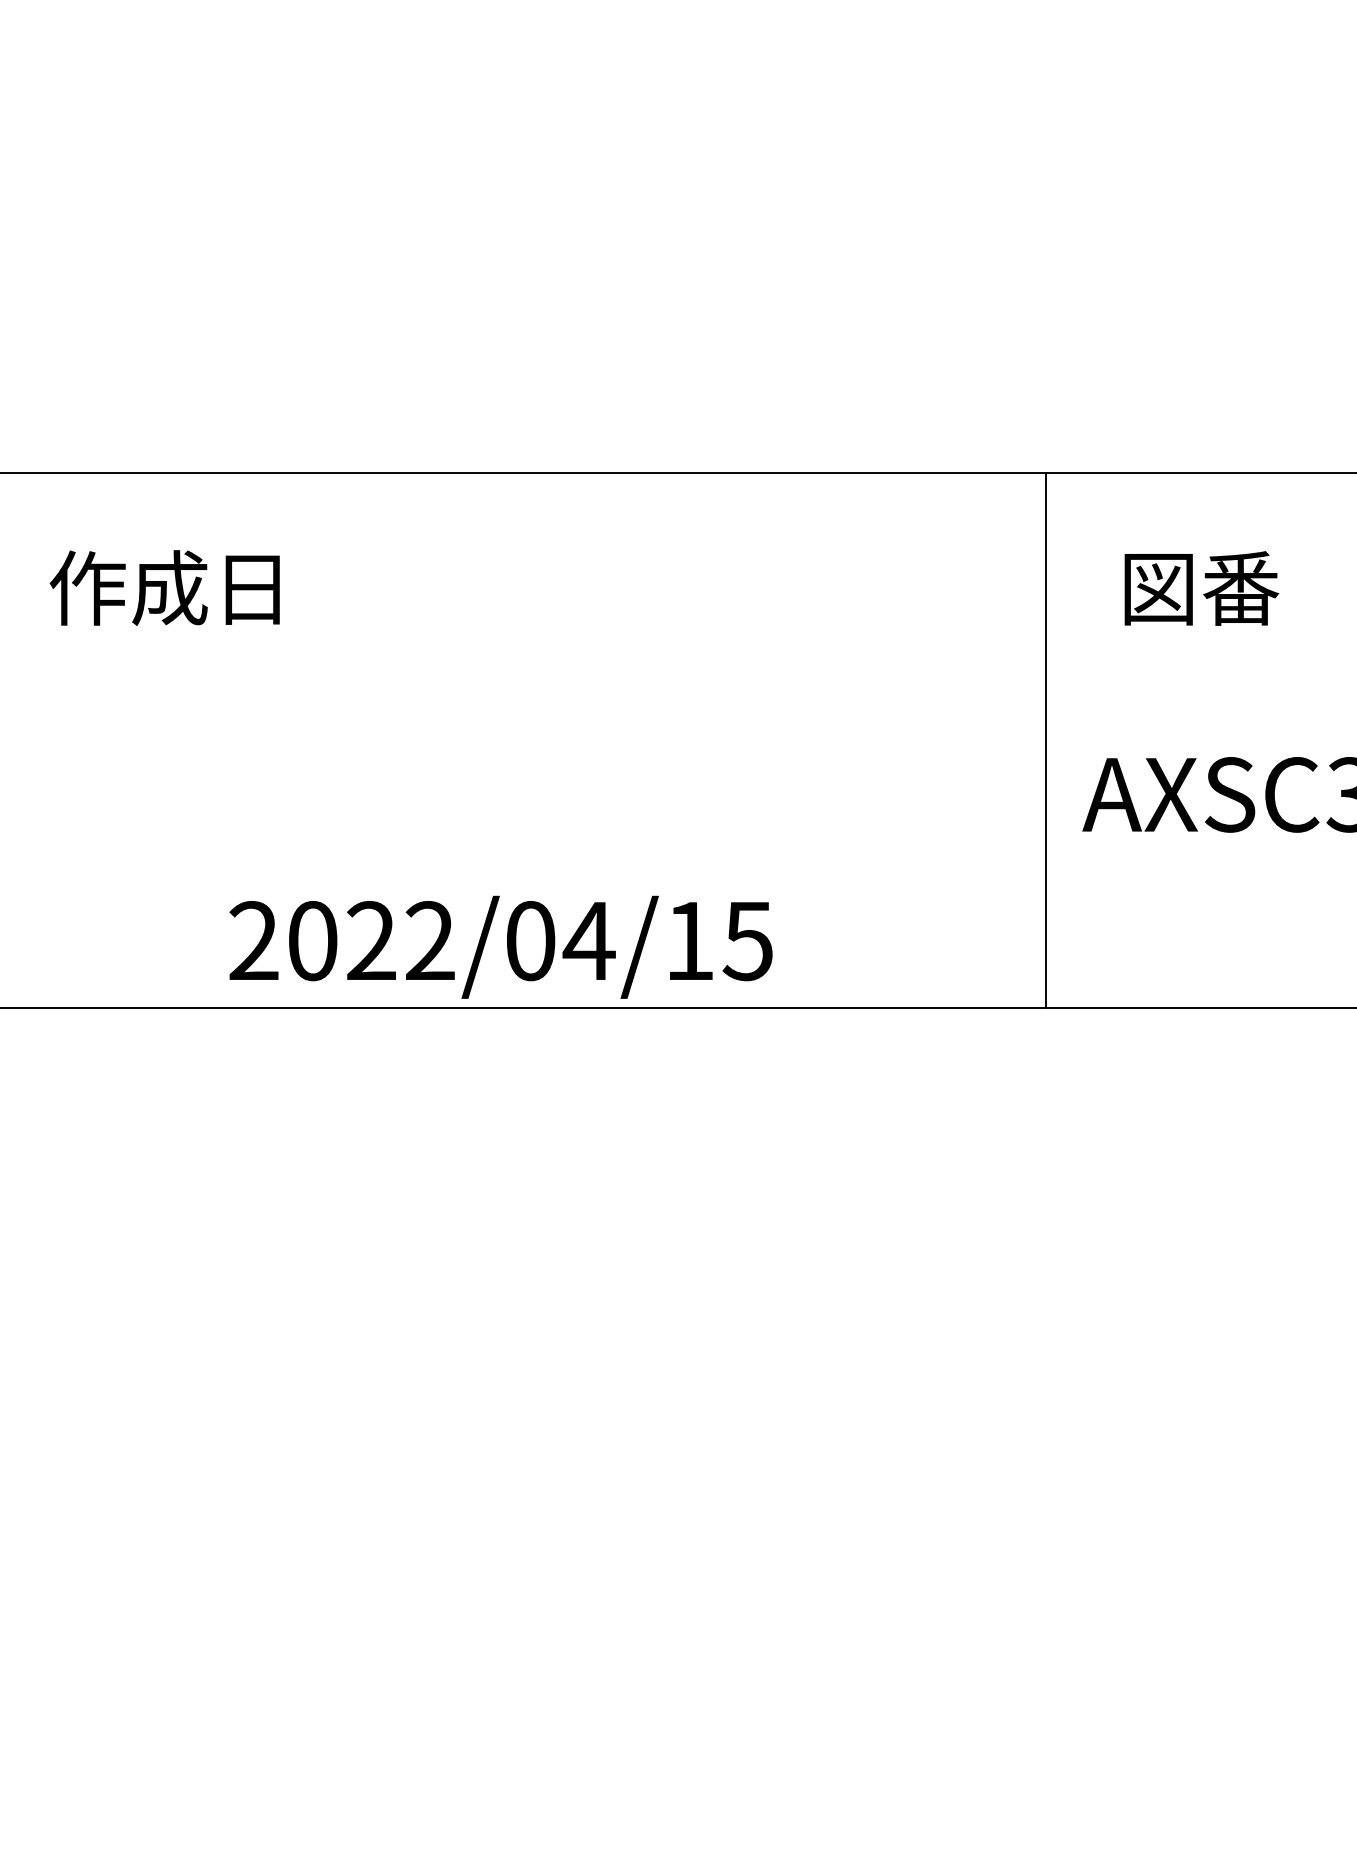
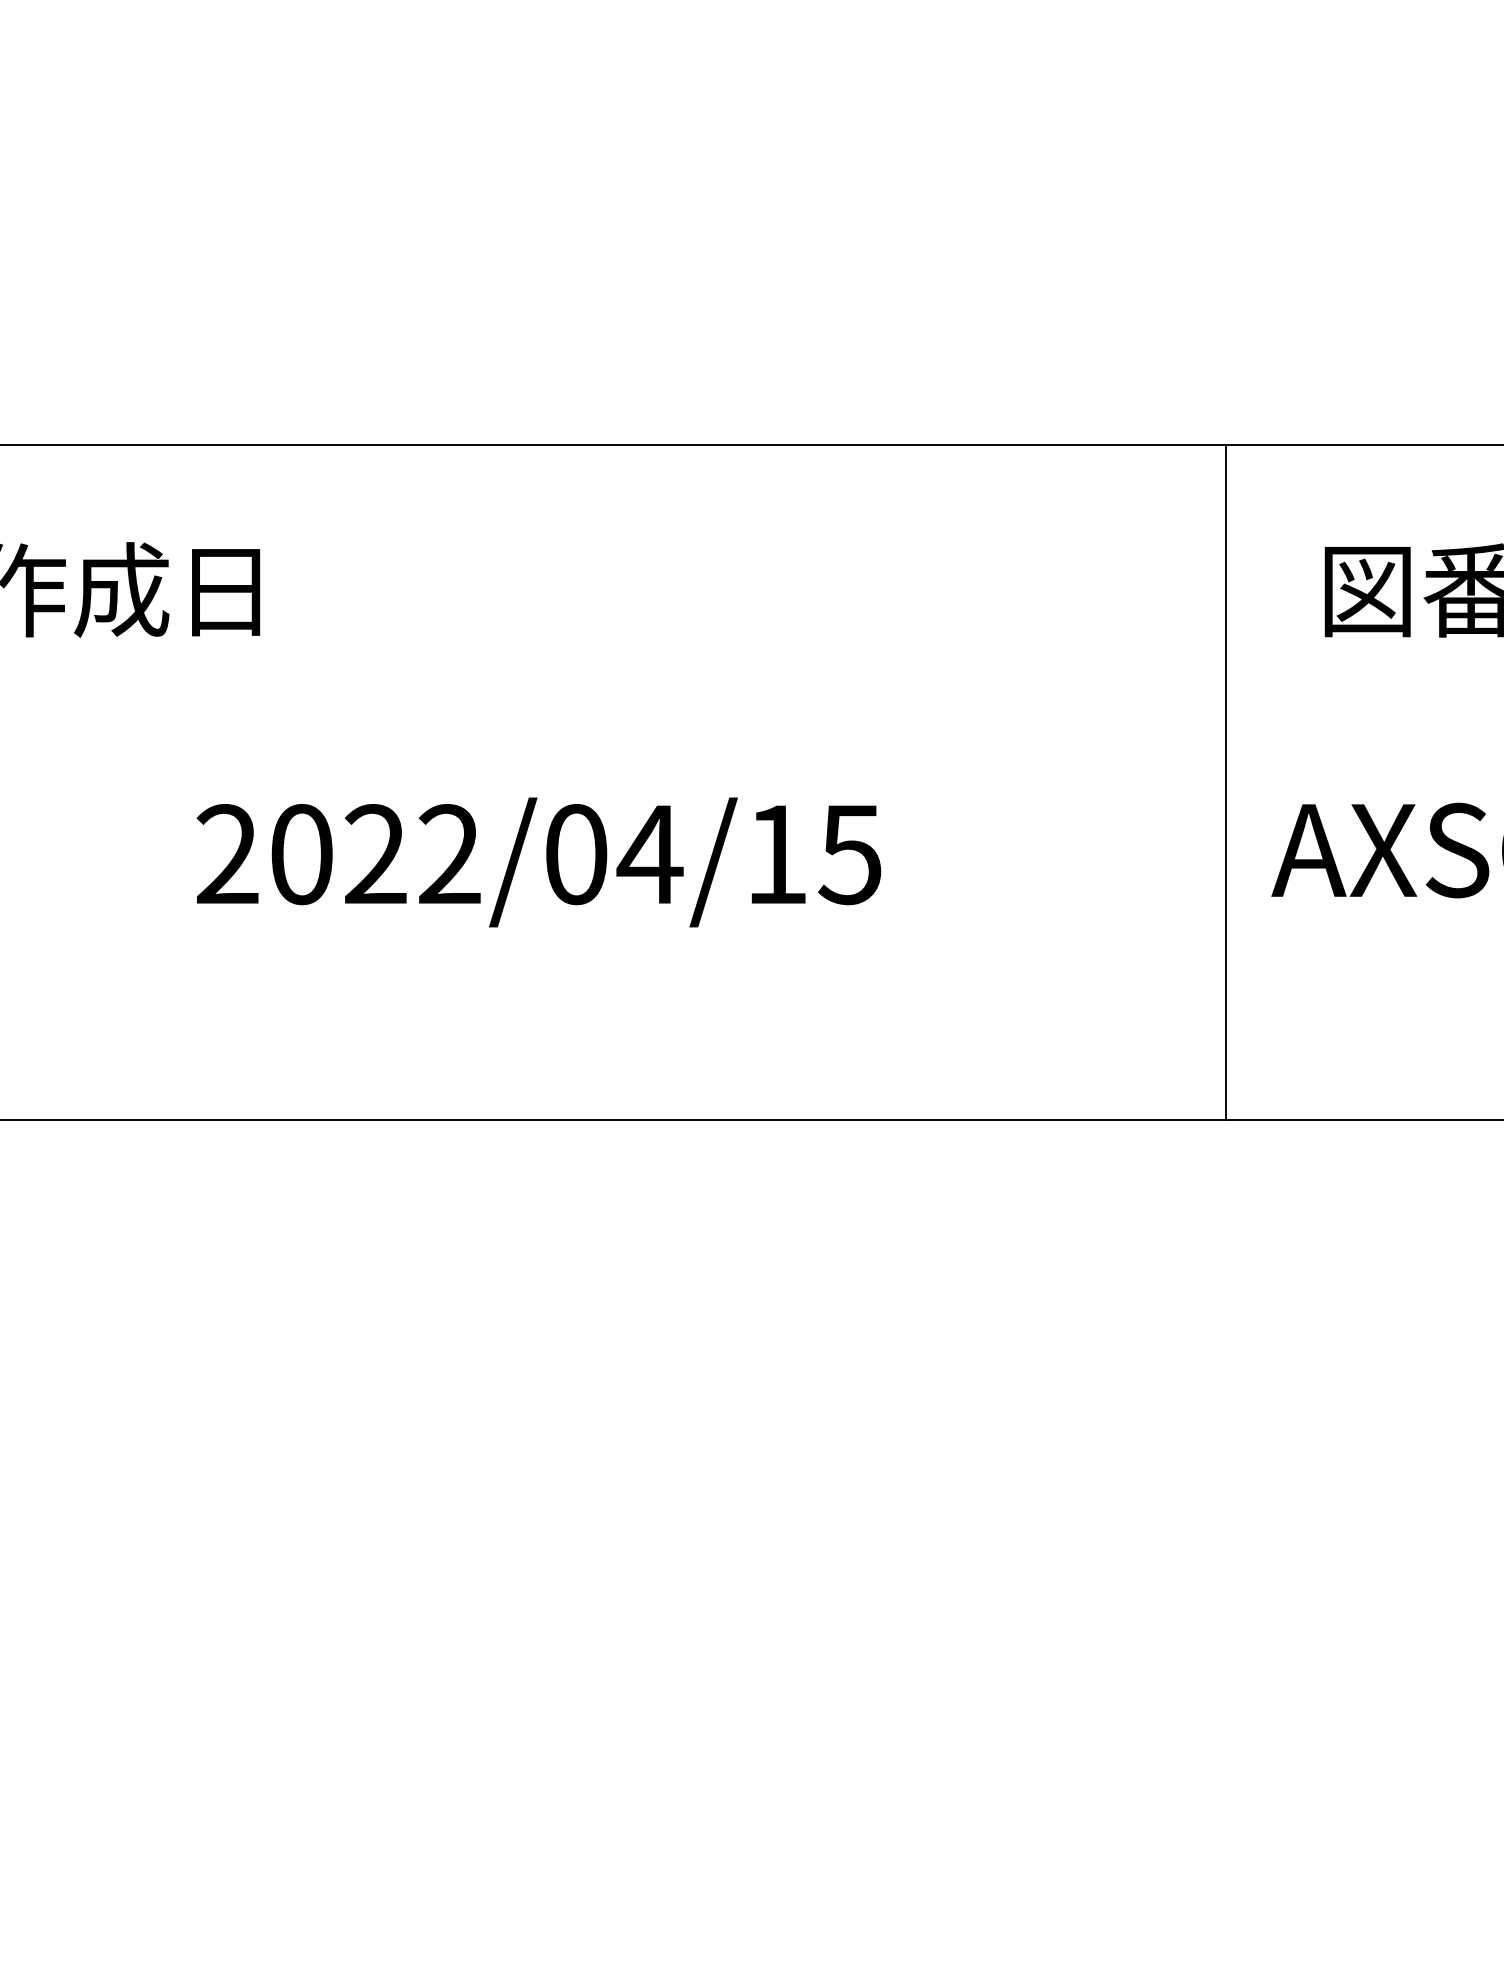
text: (500, 946) -> (538, 861), moved

